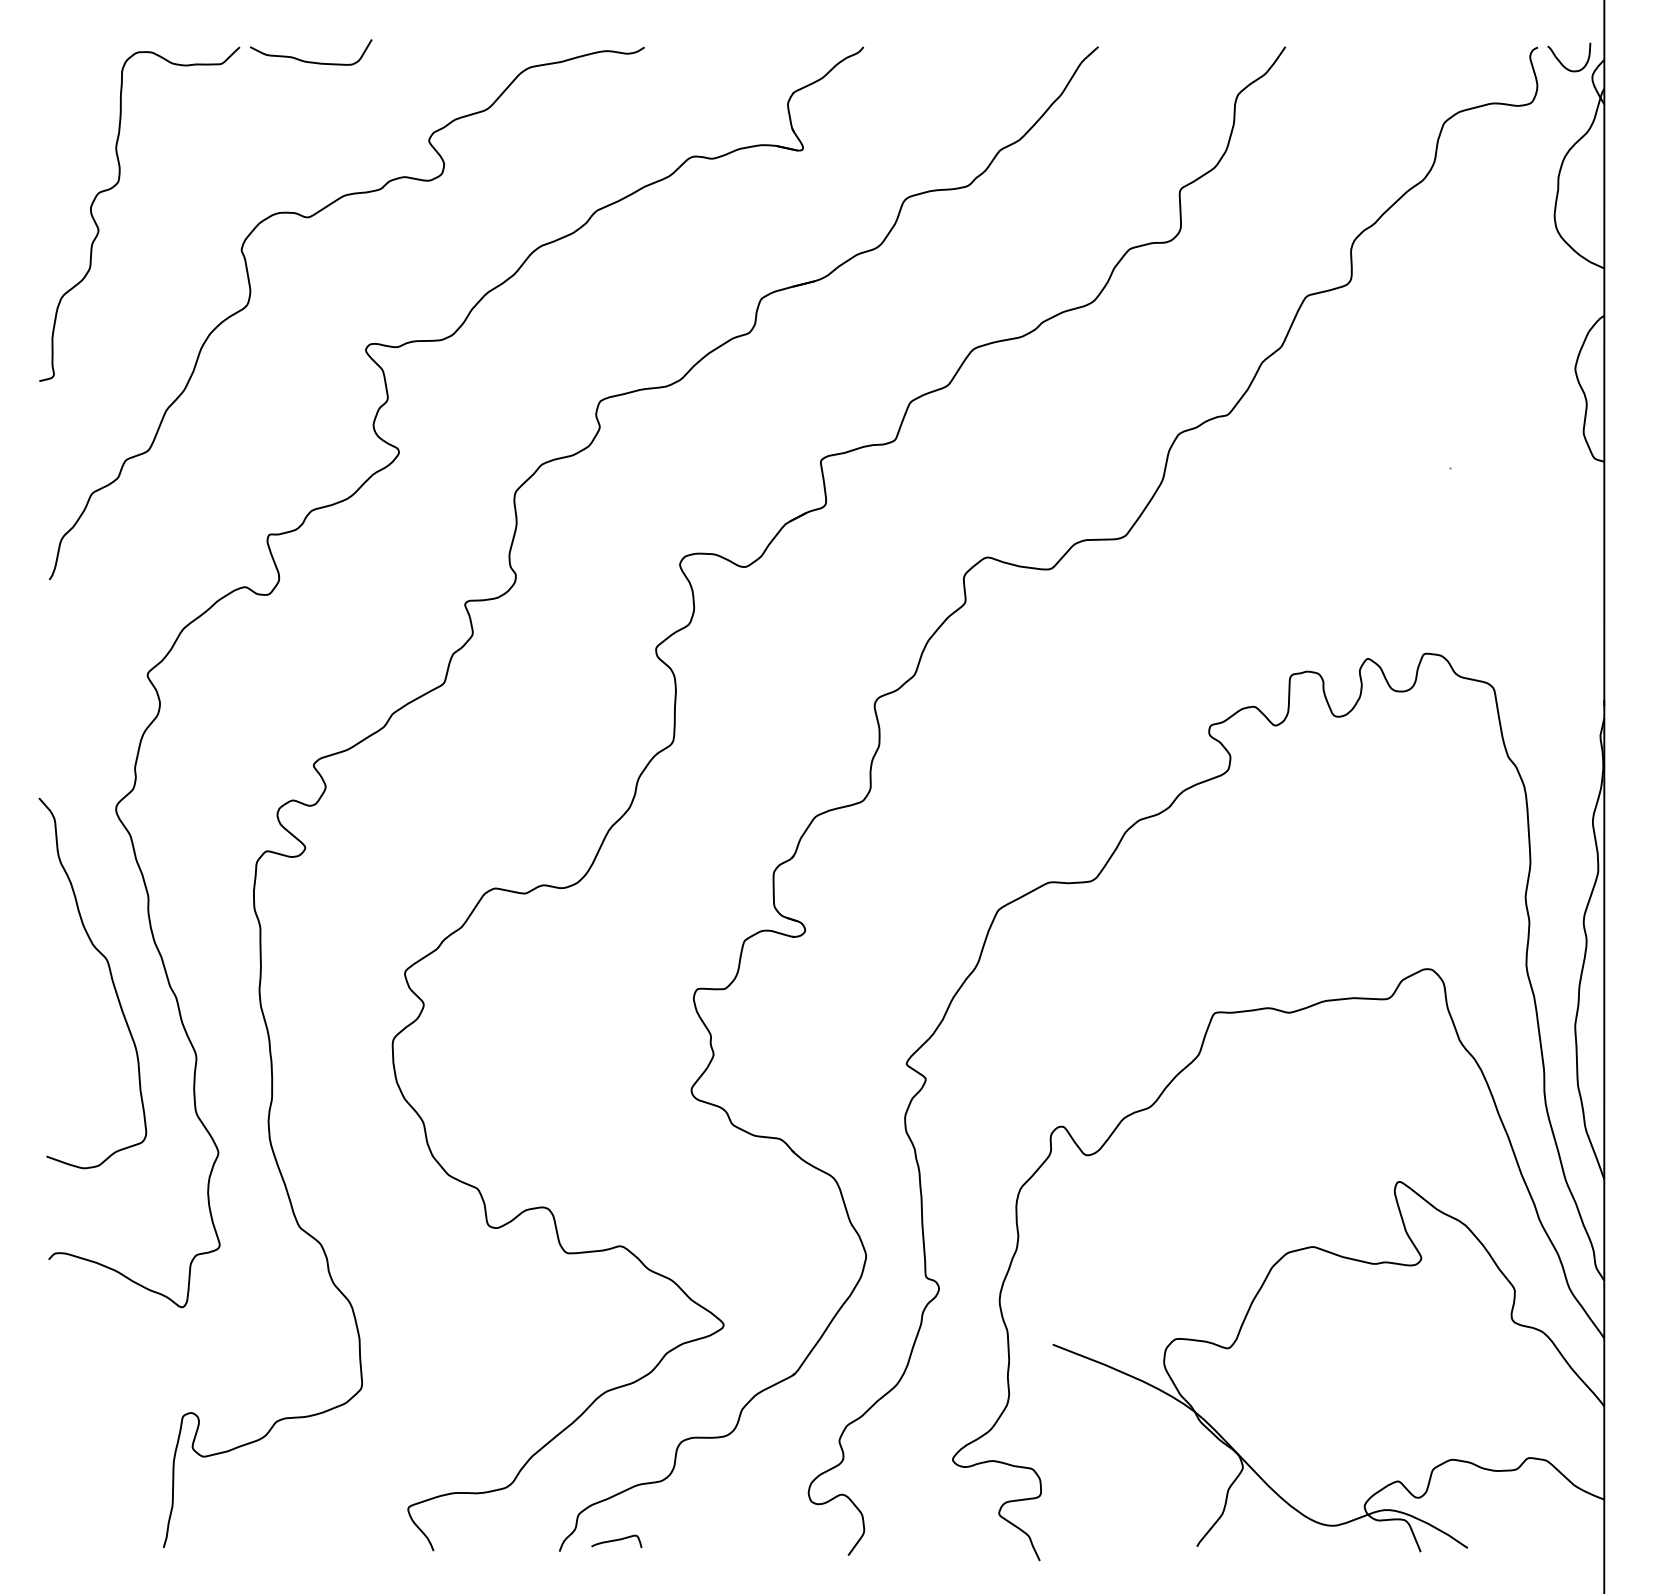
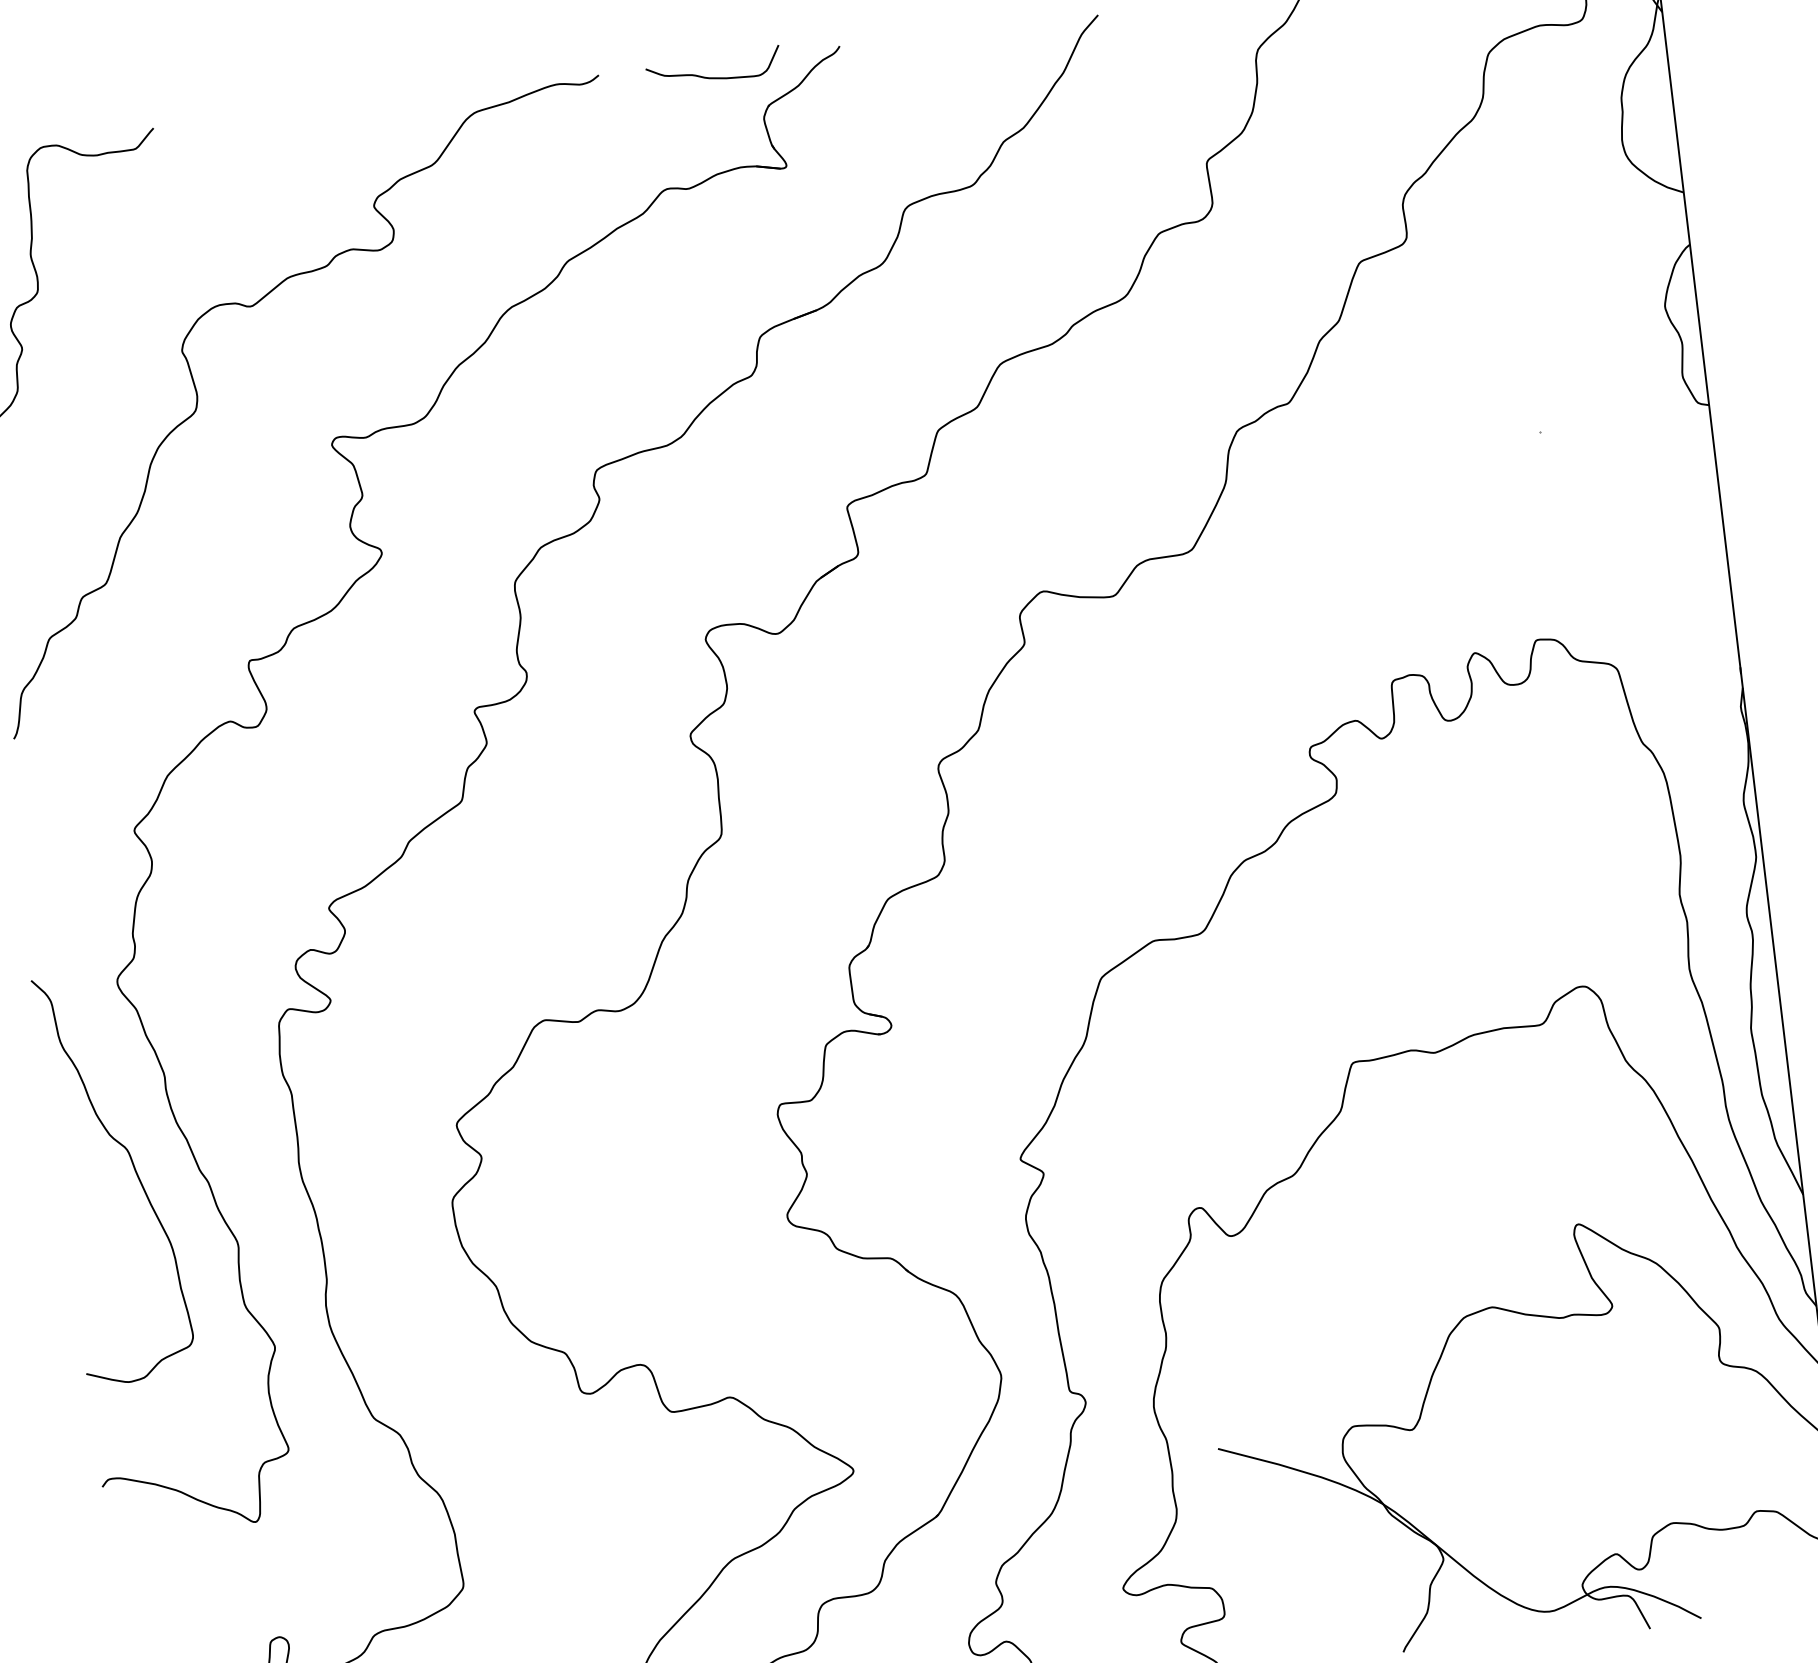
curve: (311, 61) -> (715, 77), moved

